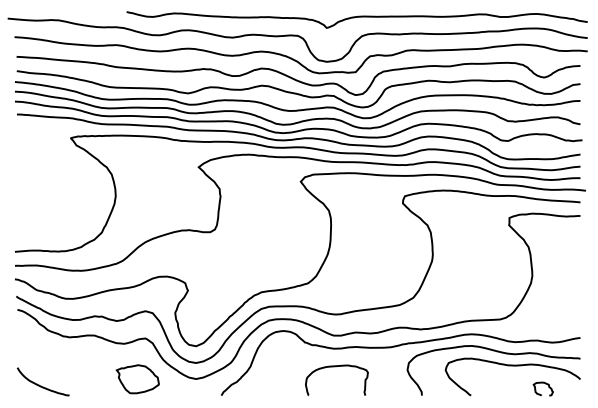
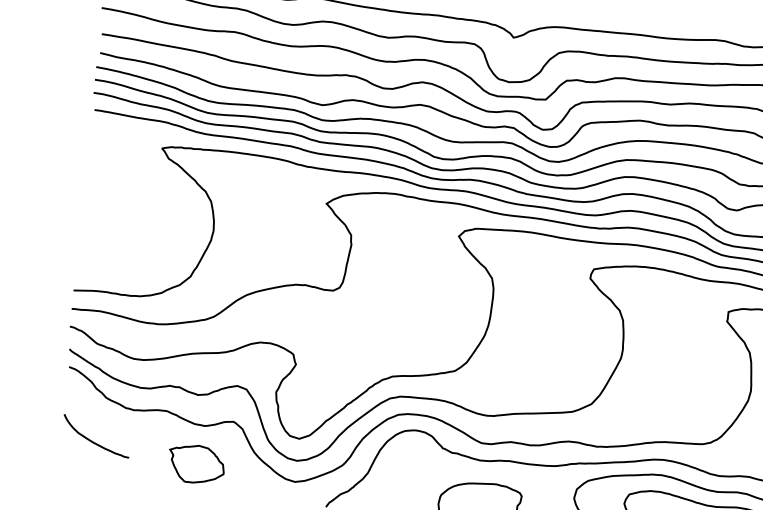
part: (137, 379) -> (196, 464), moved
curve: (41, 385) -> (93, 440), moved

